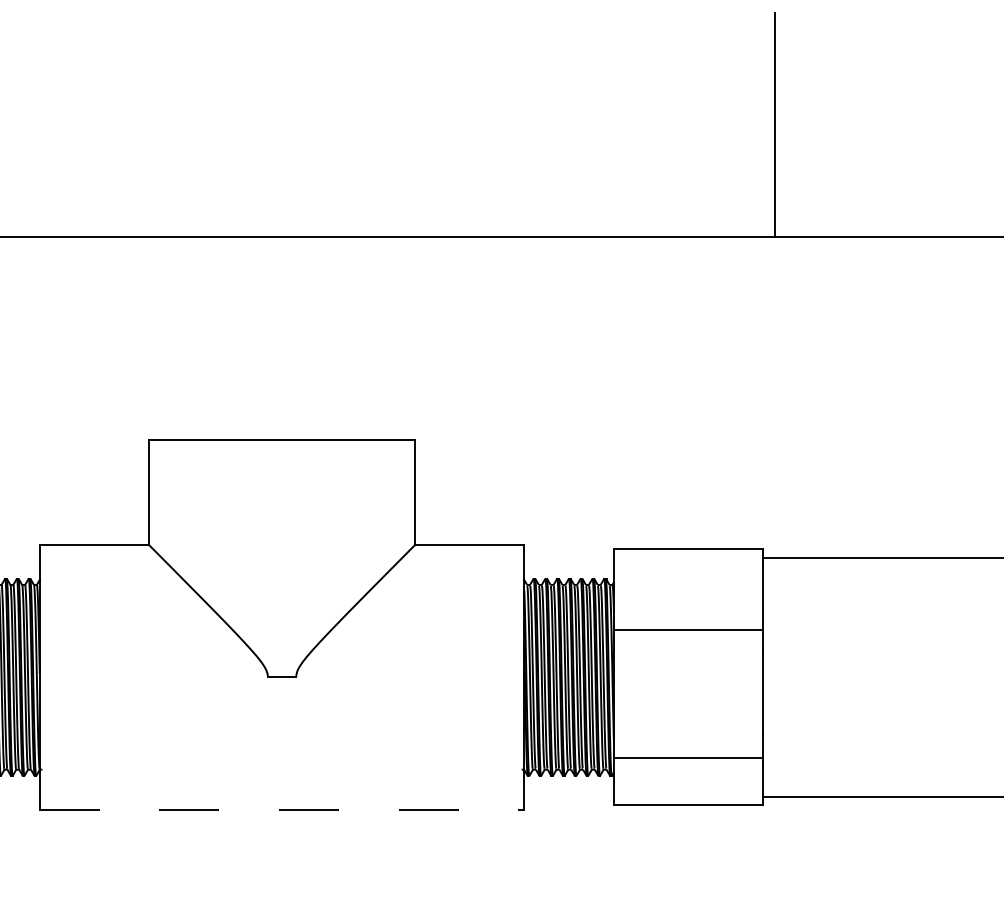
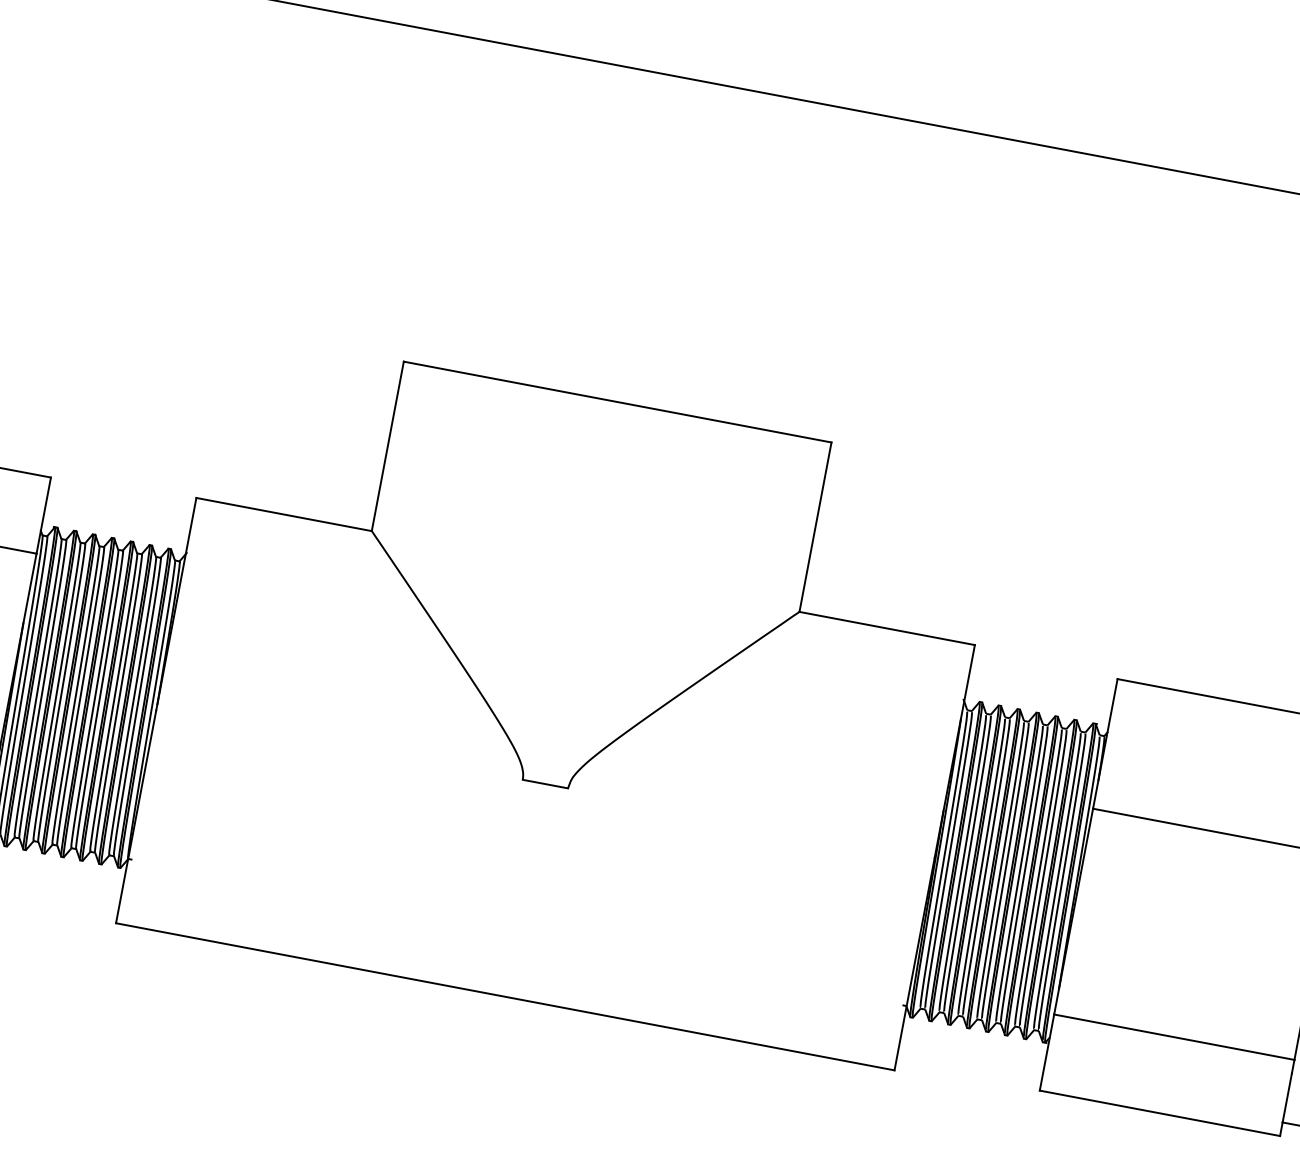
line: (282, 809) -> (506, 996), dashed -> solid

